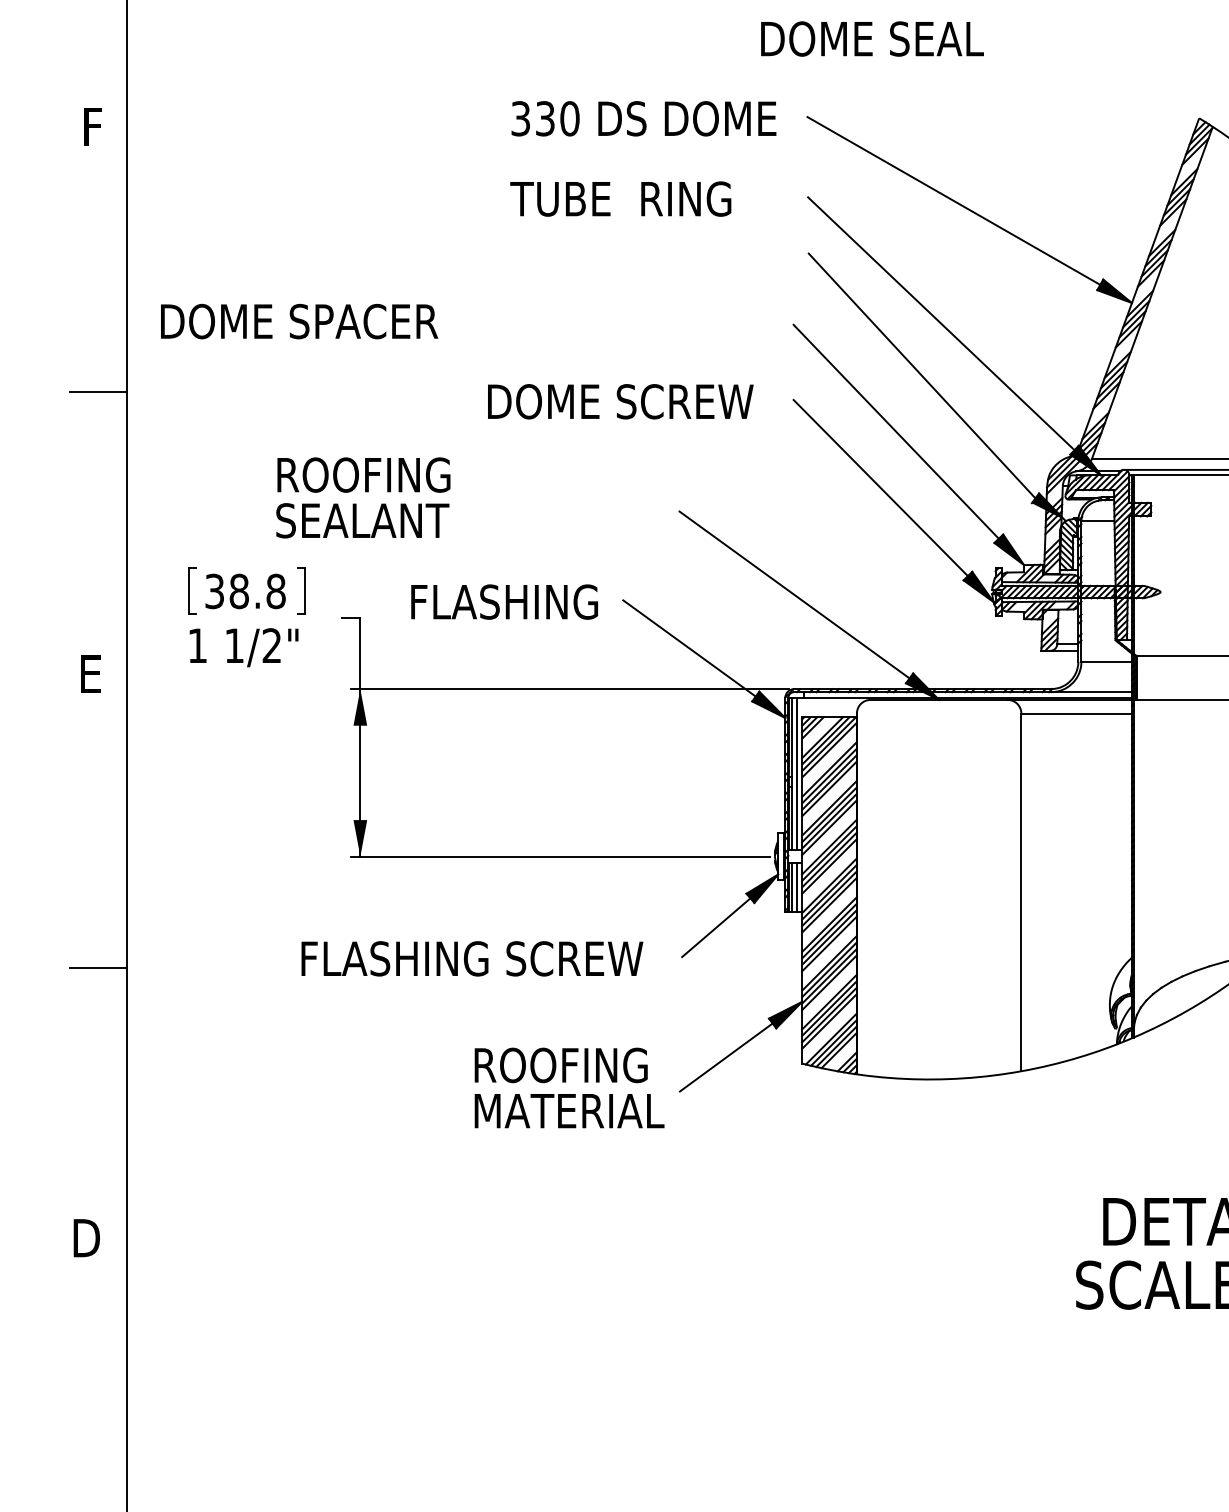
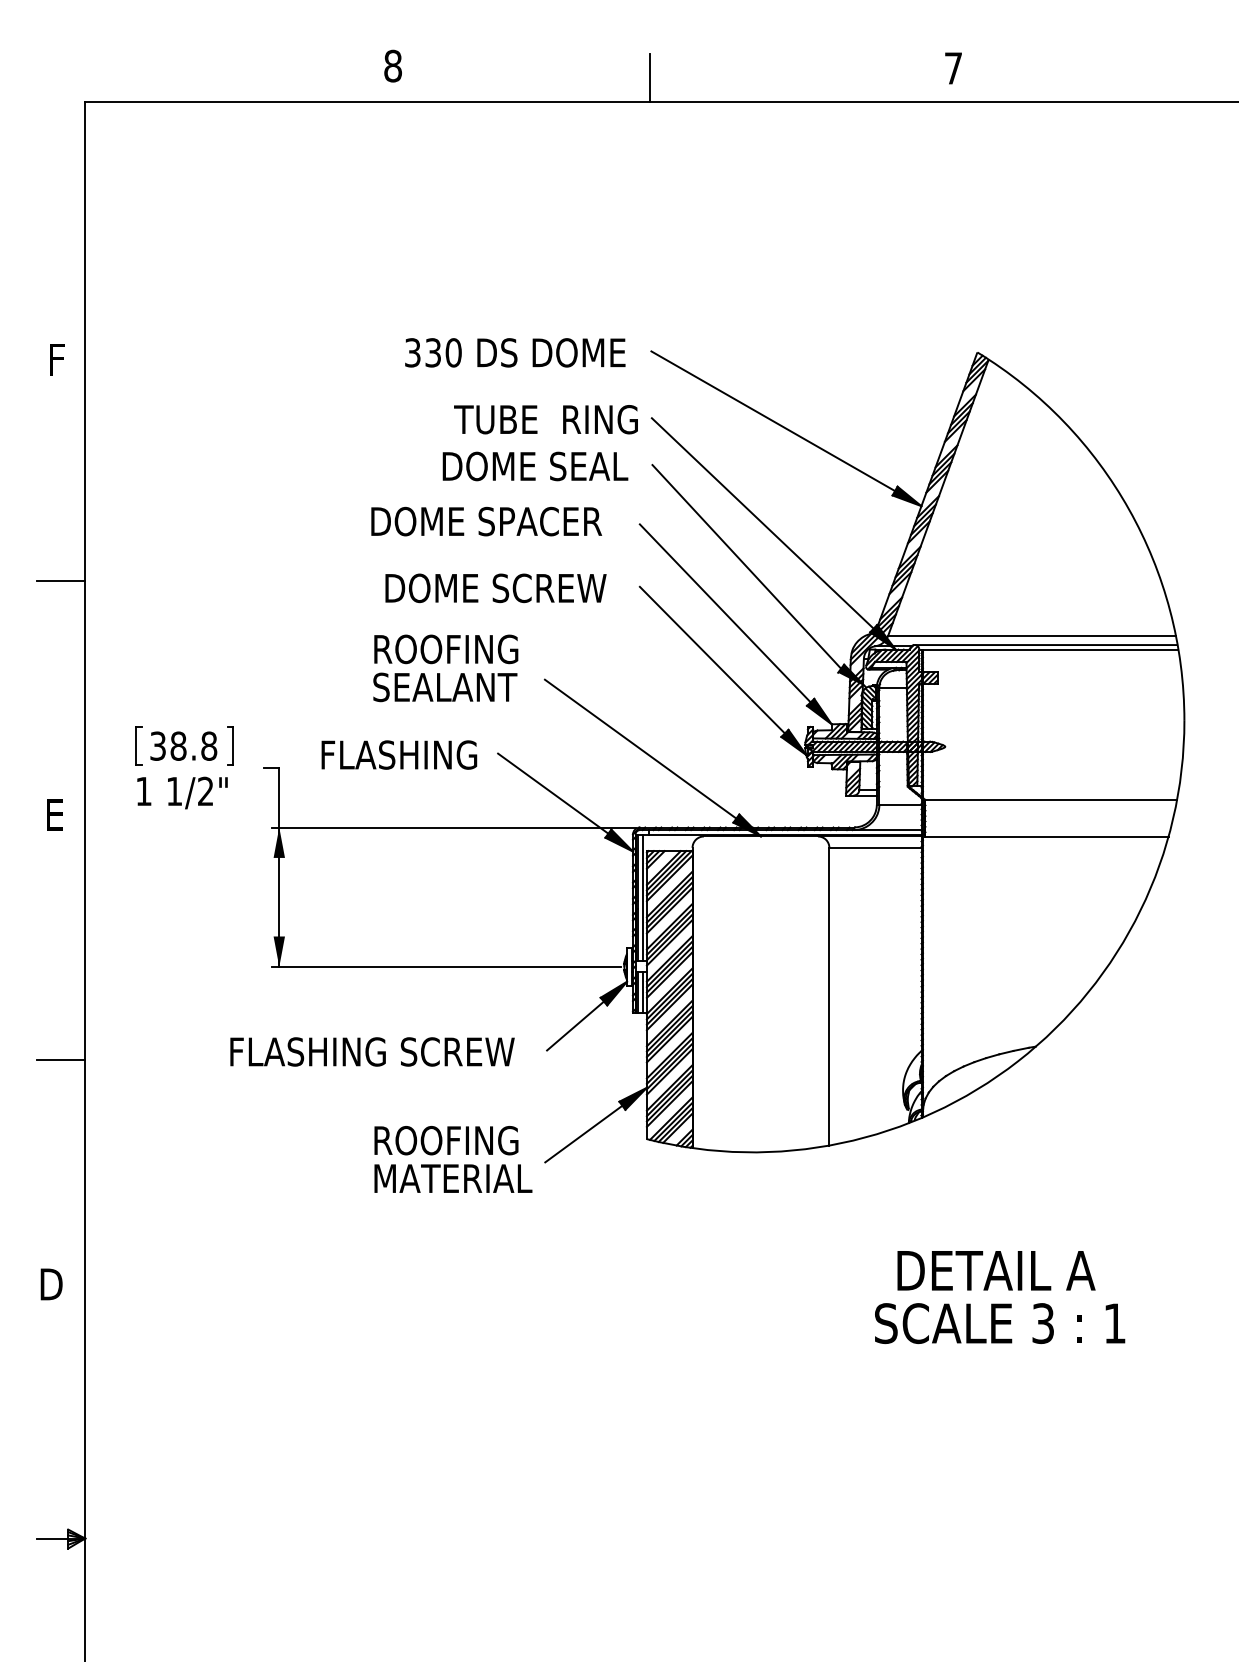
text: (872, 39) -> (535, 466), moved
text: (620, 198) -> (545, 419), moved
text: (299, 321) -> (486, 521), moved
text: (363, 498) -> (445, 668), moved

